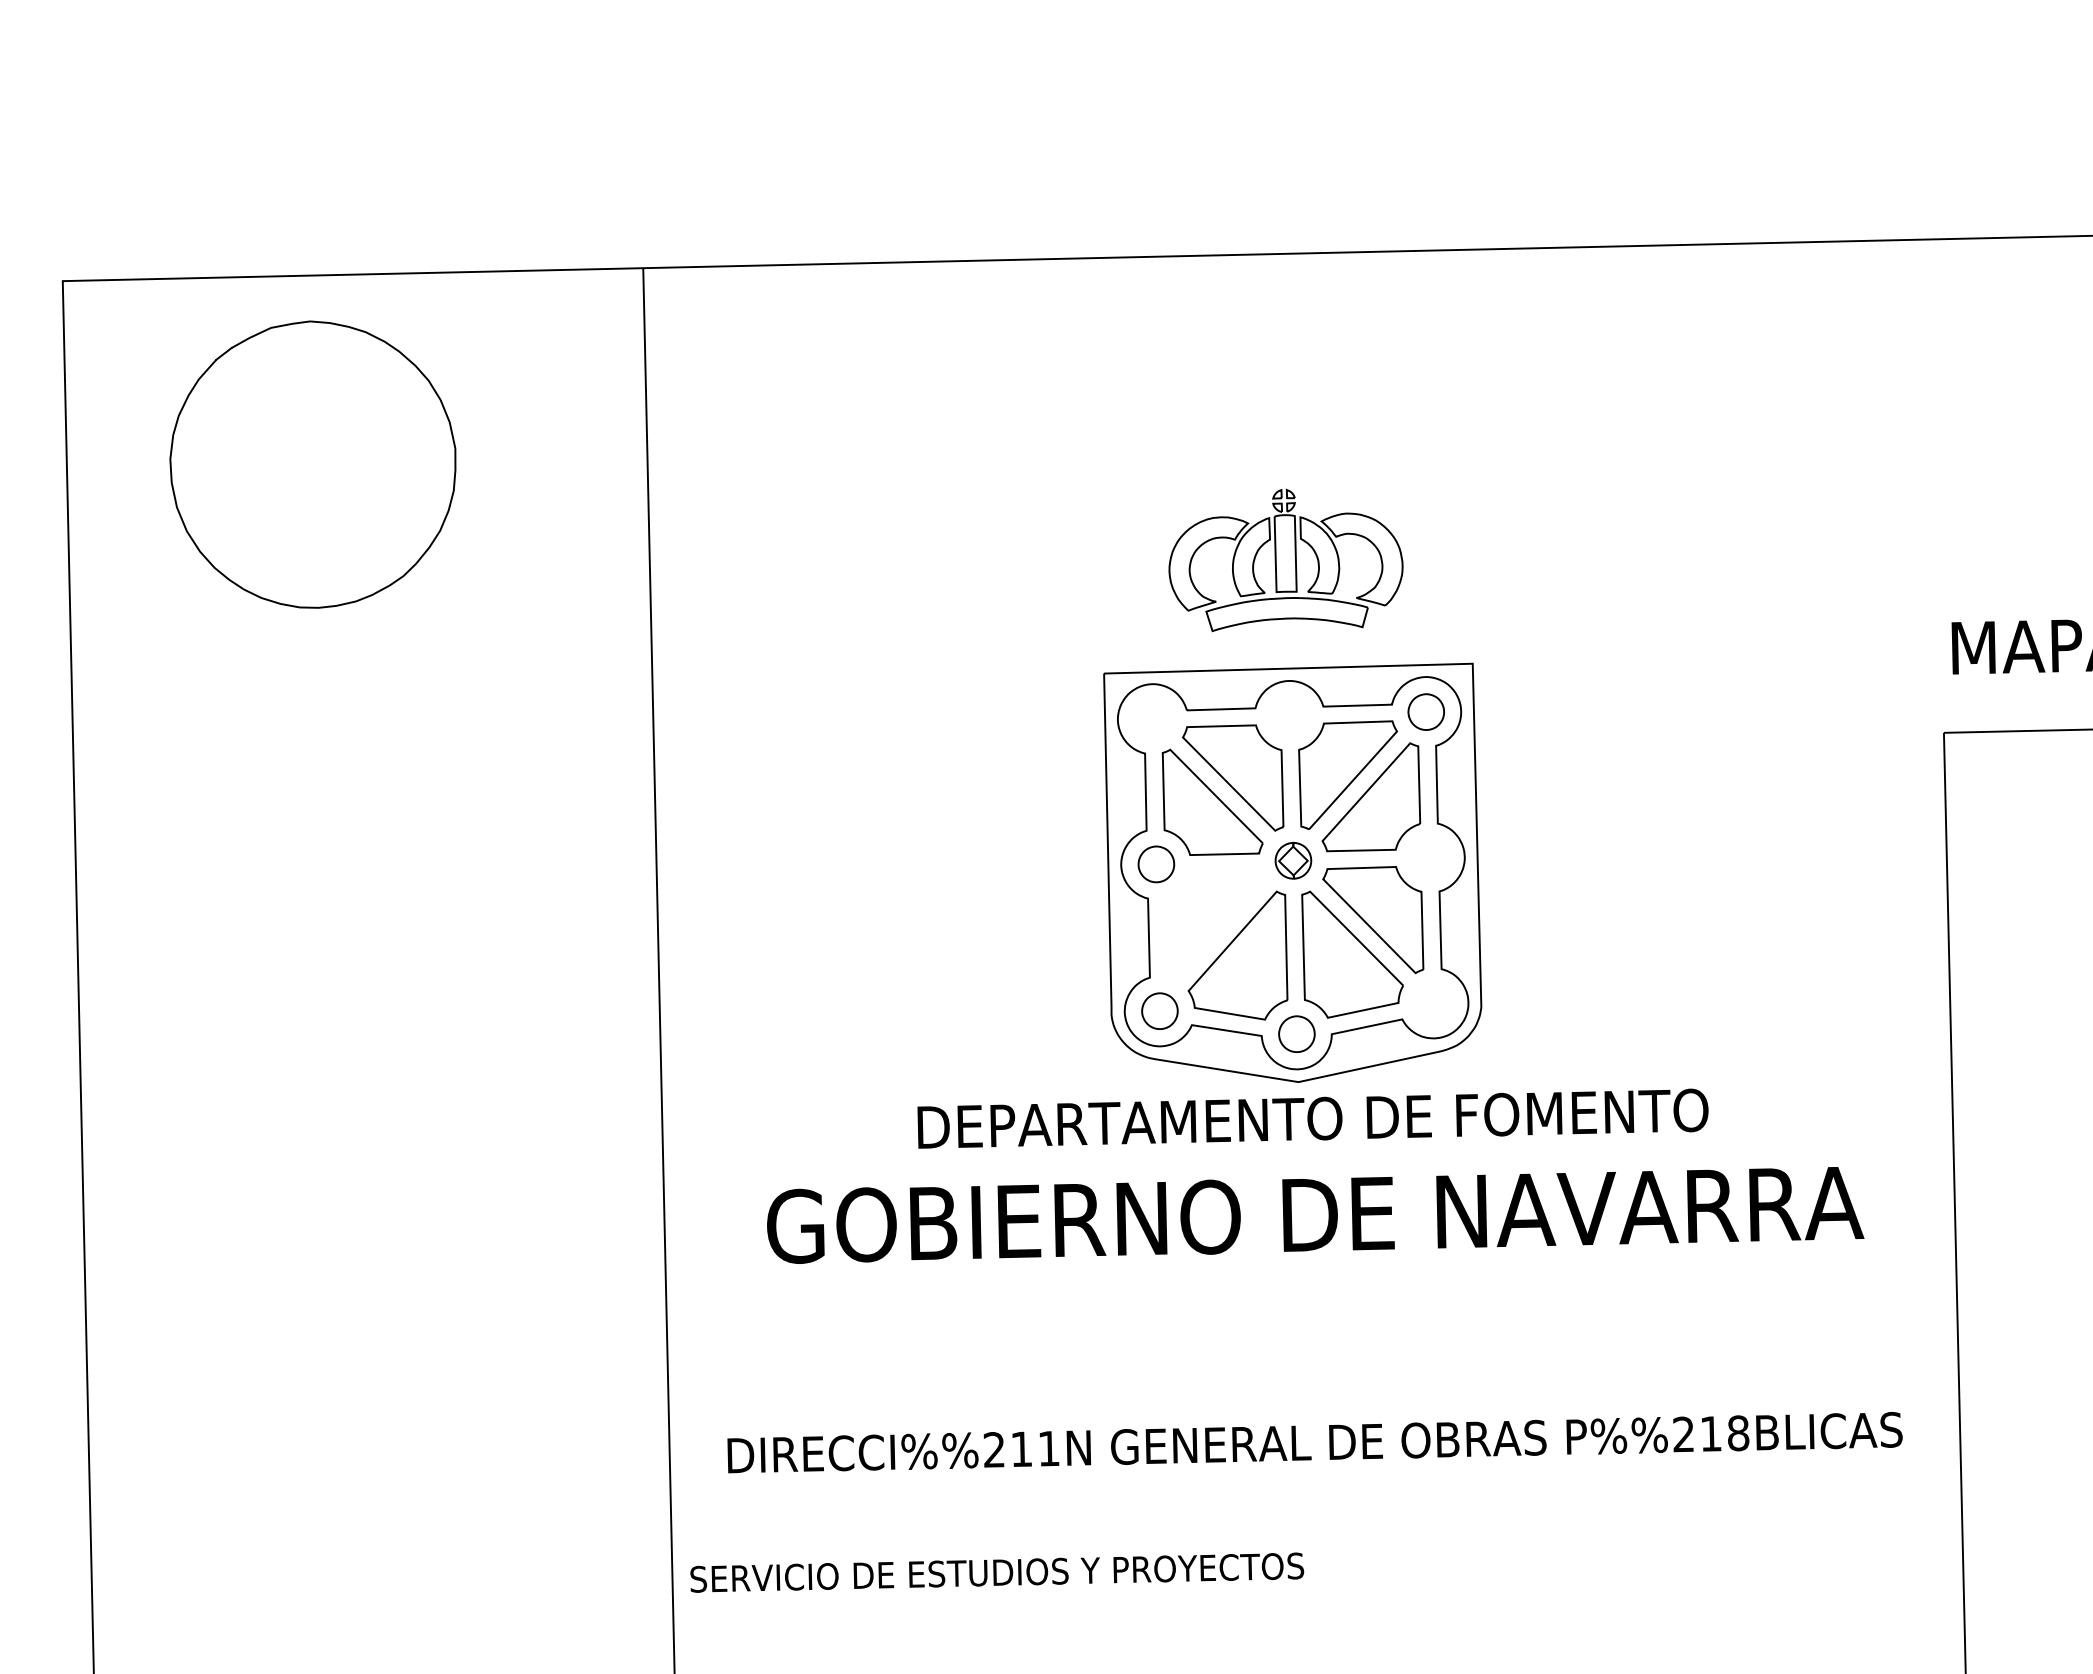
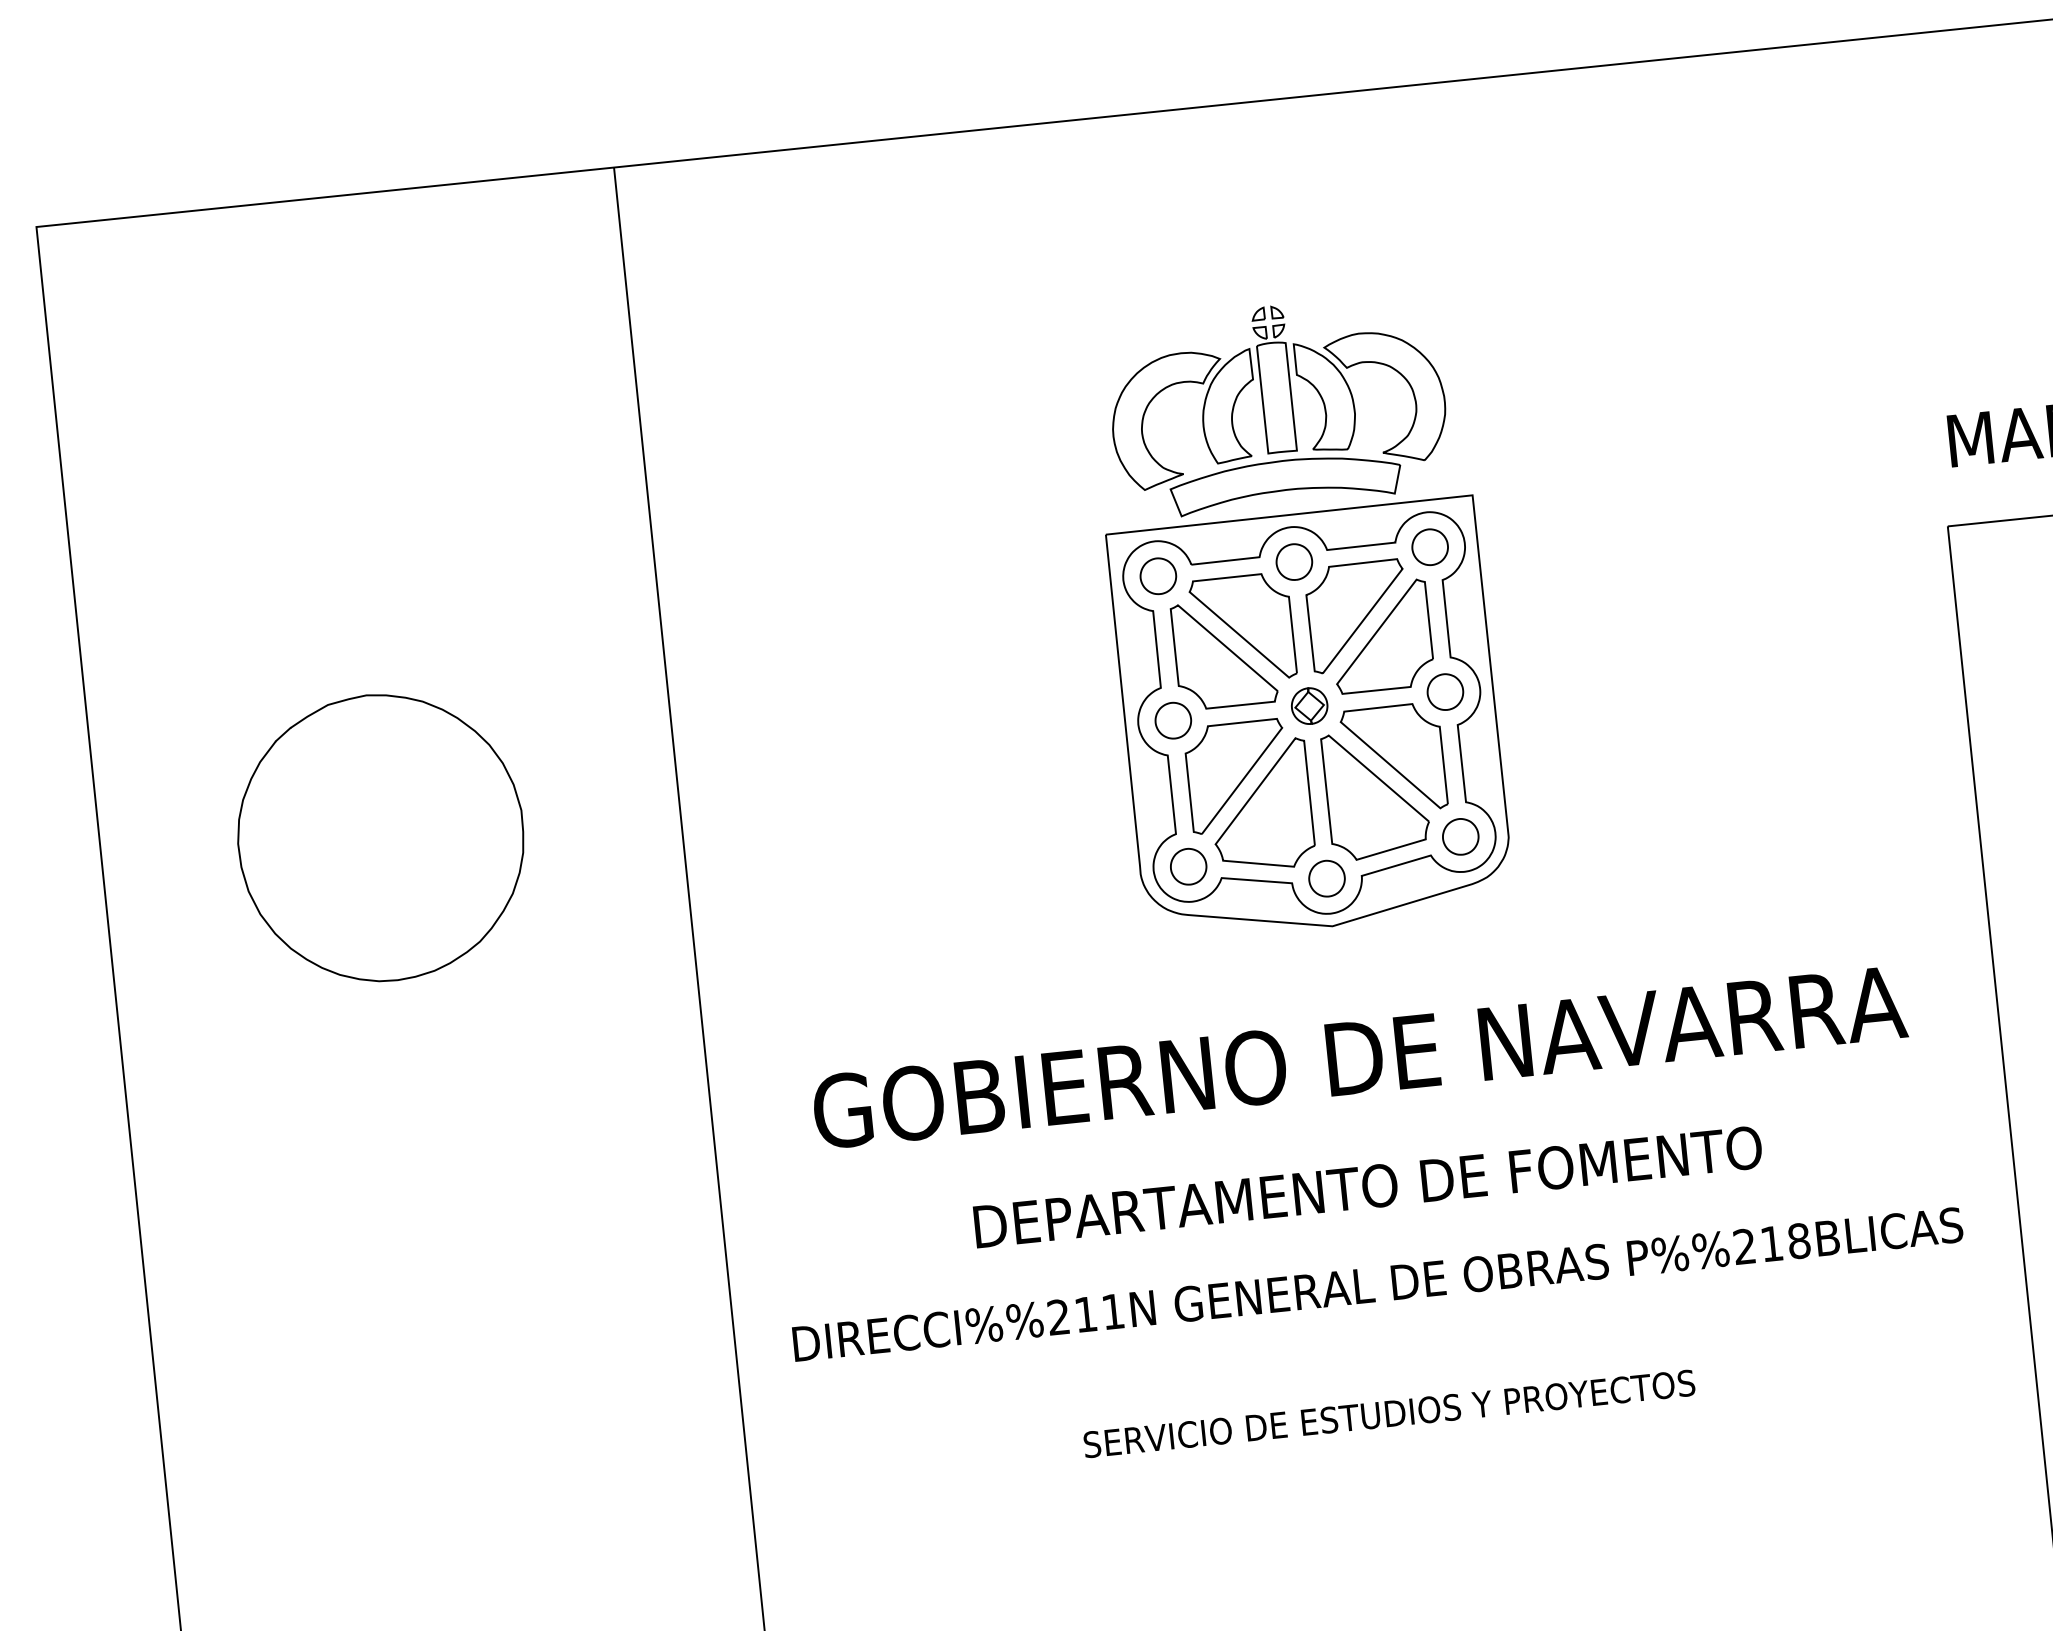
part: (312, 464) -> (380, 837), moved
part: (1285, 560) -> (1277, 407), size x1.43
part: (1289, 715) -> (1294, 561), added
part: (1152, 718) -> (1157, 575), added
part: (1429, 857) -> (1445, 691), added
part: (1215, 925) -> (1237, 776), added
part: (1433, 1002) -> (1460, 836), added
text: (1312, 1118) -> (1367, 1186), moved
text: (997, 1572) -> (1389, 1413), moved

